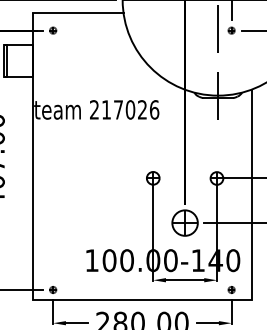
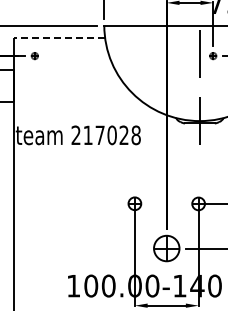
line: (77, 12) -> (59, 37), solid -> dashed
text: (154, 109) -> (136, 134), 217026 -> 217028

